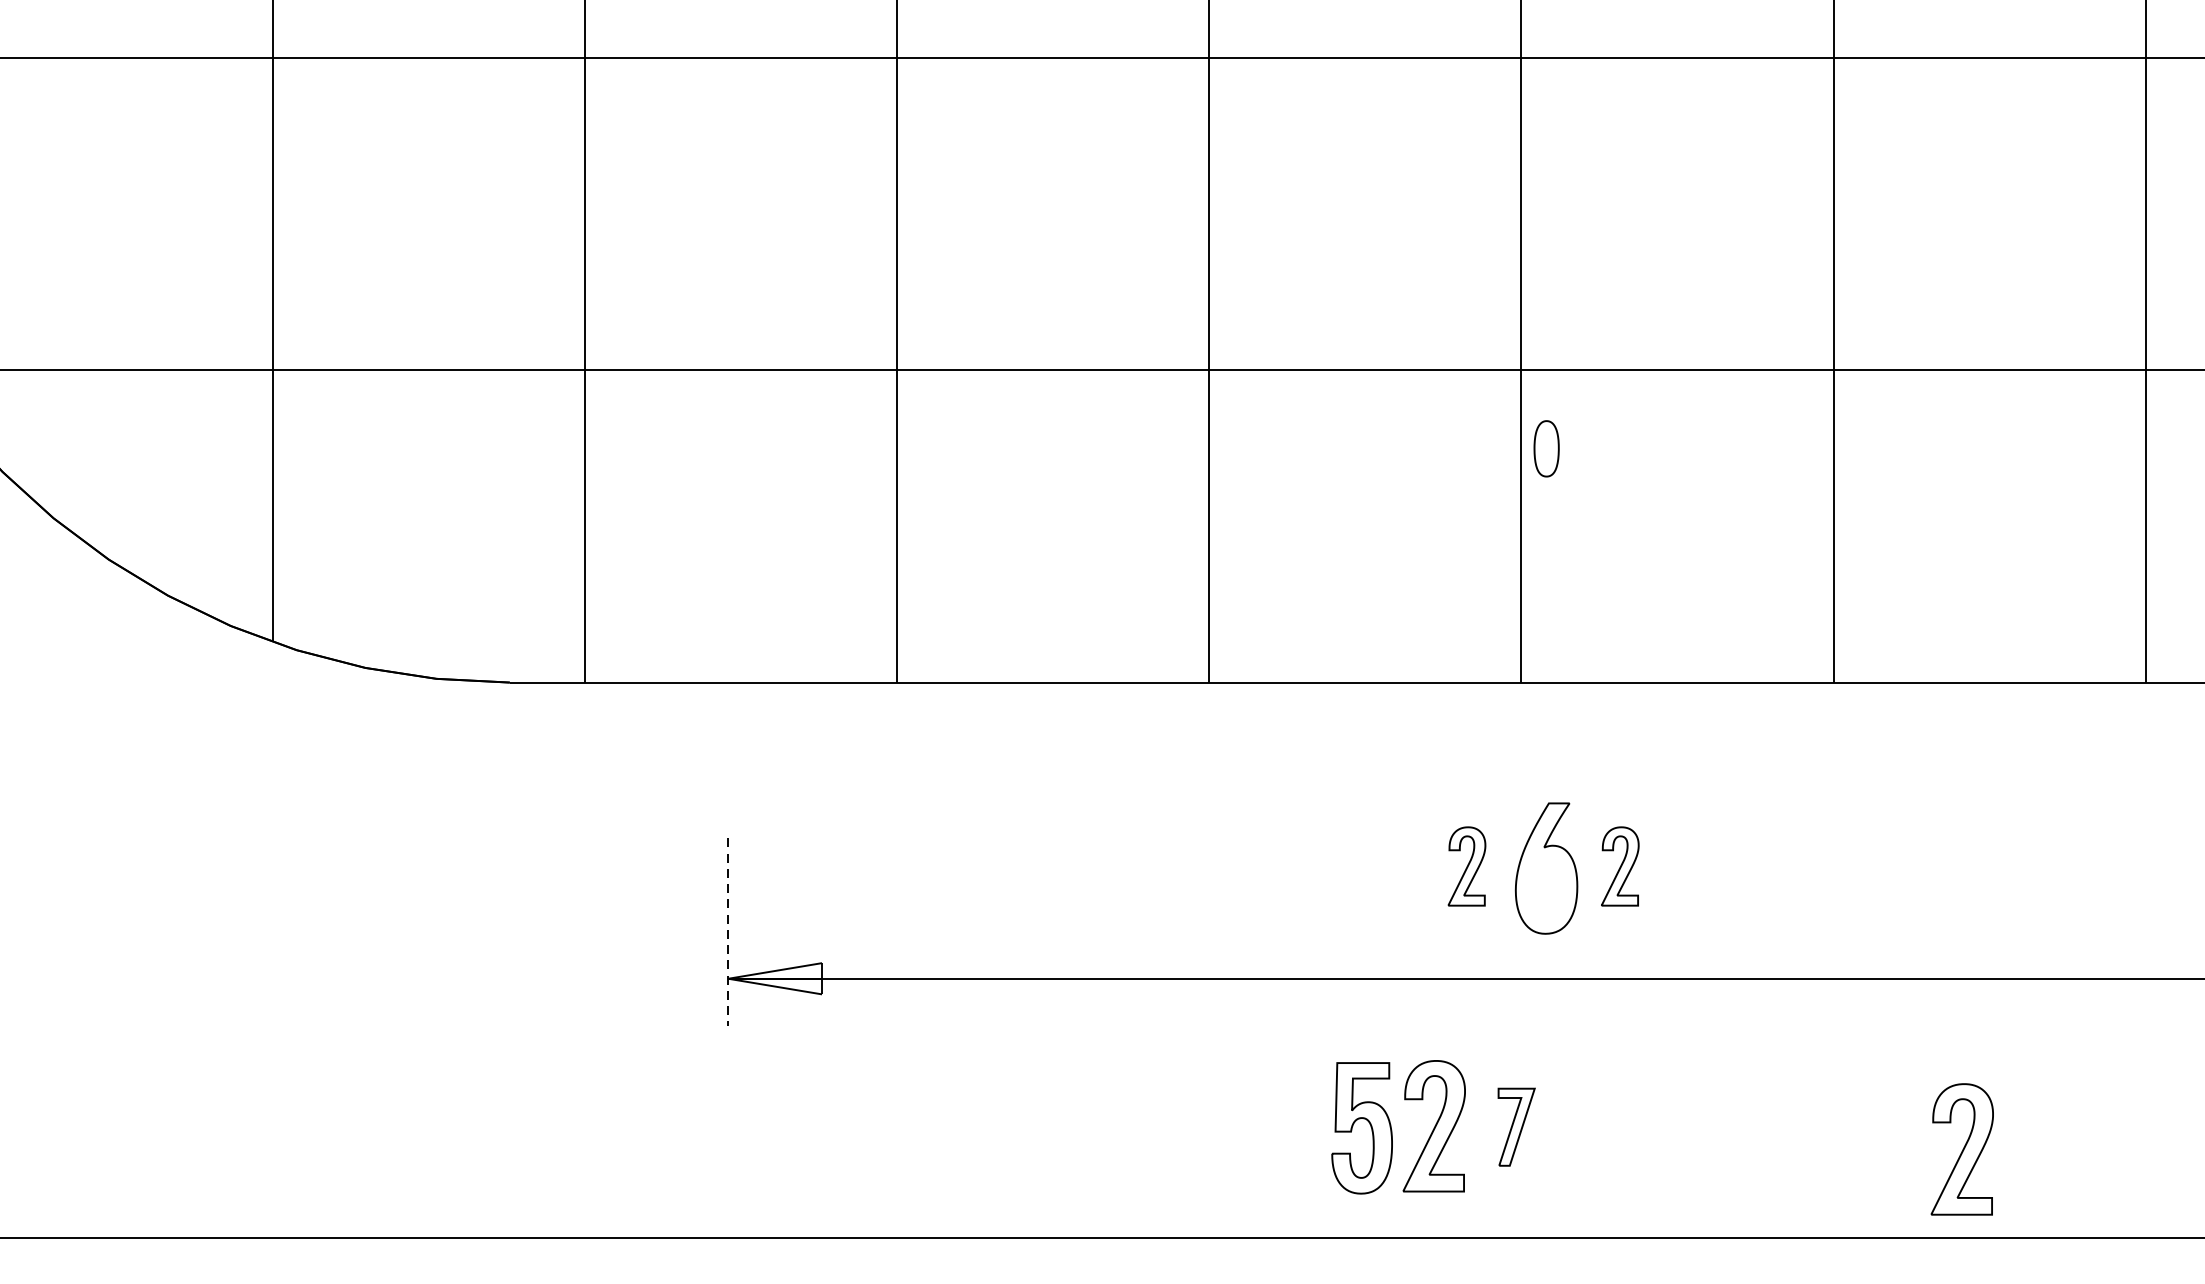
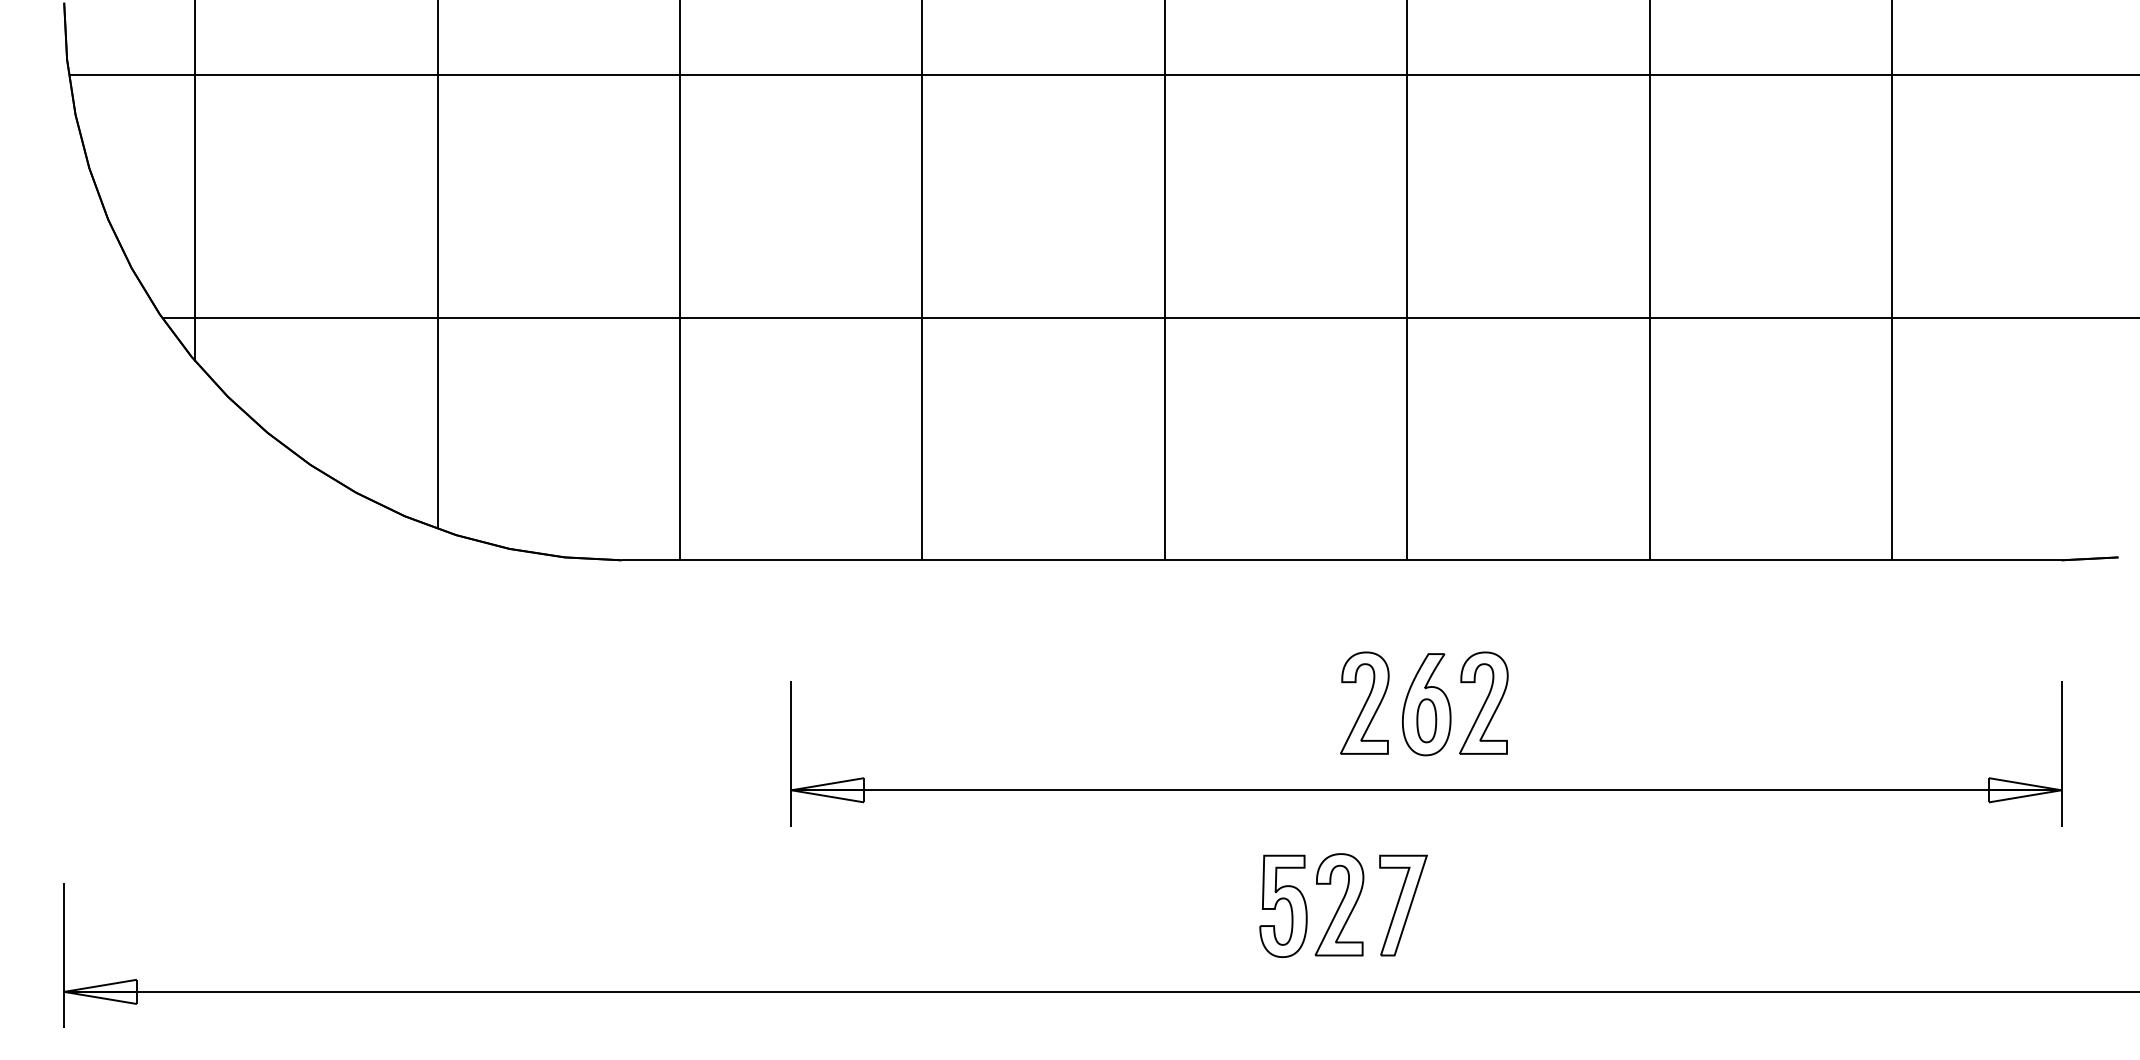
part: (1546, 448) -> (1426, 720), moved
part: (1466, 865) -> (1364, 702), size x1.67
part: (1619, 865) -> (1483, 702), size x1.67
line: (728, 931) -> (791, 753), dashed -> solid
part: (1516, 1127) -> (1403, 905), size x1.67
part: (1962, 1149) -> (1749, 922), removed

